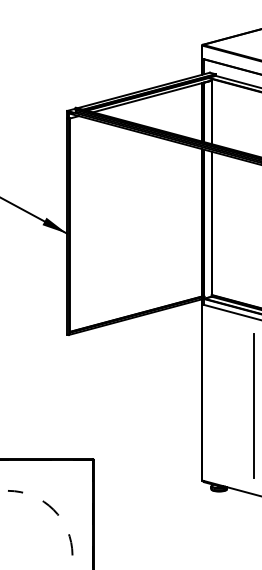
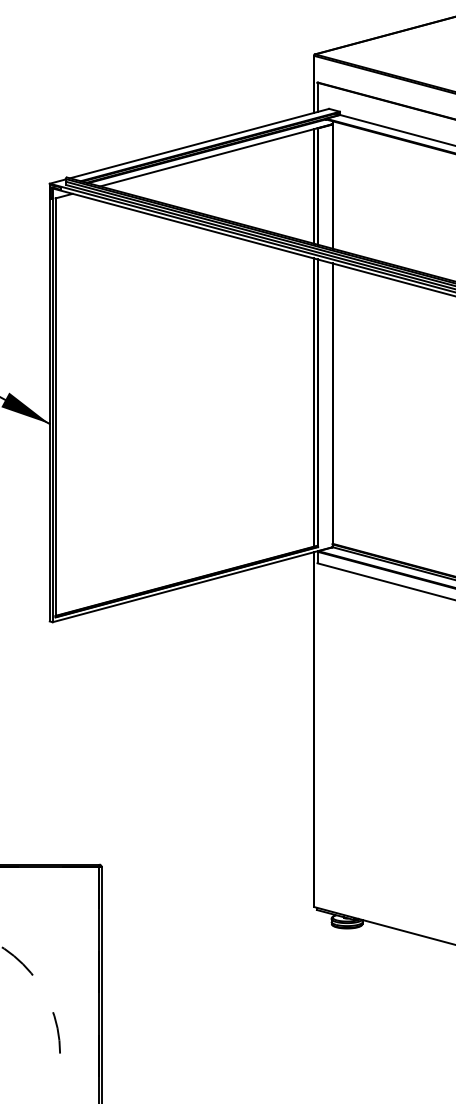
line: (254, 405) -> (416, 760), removed

